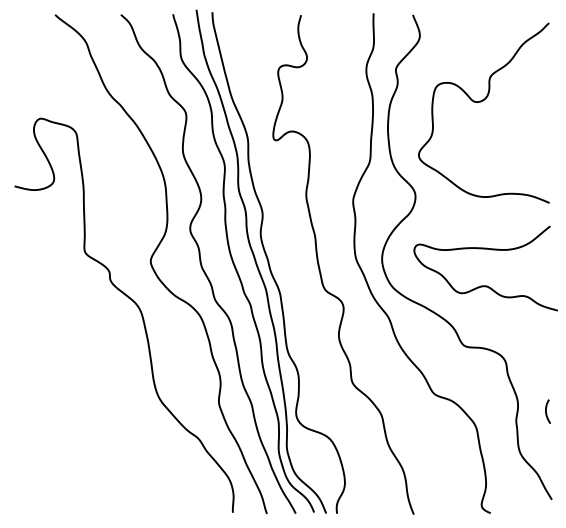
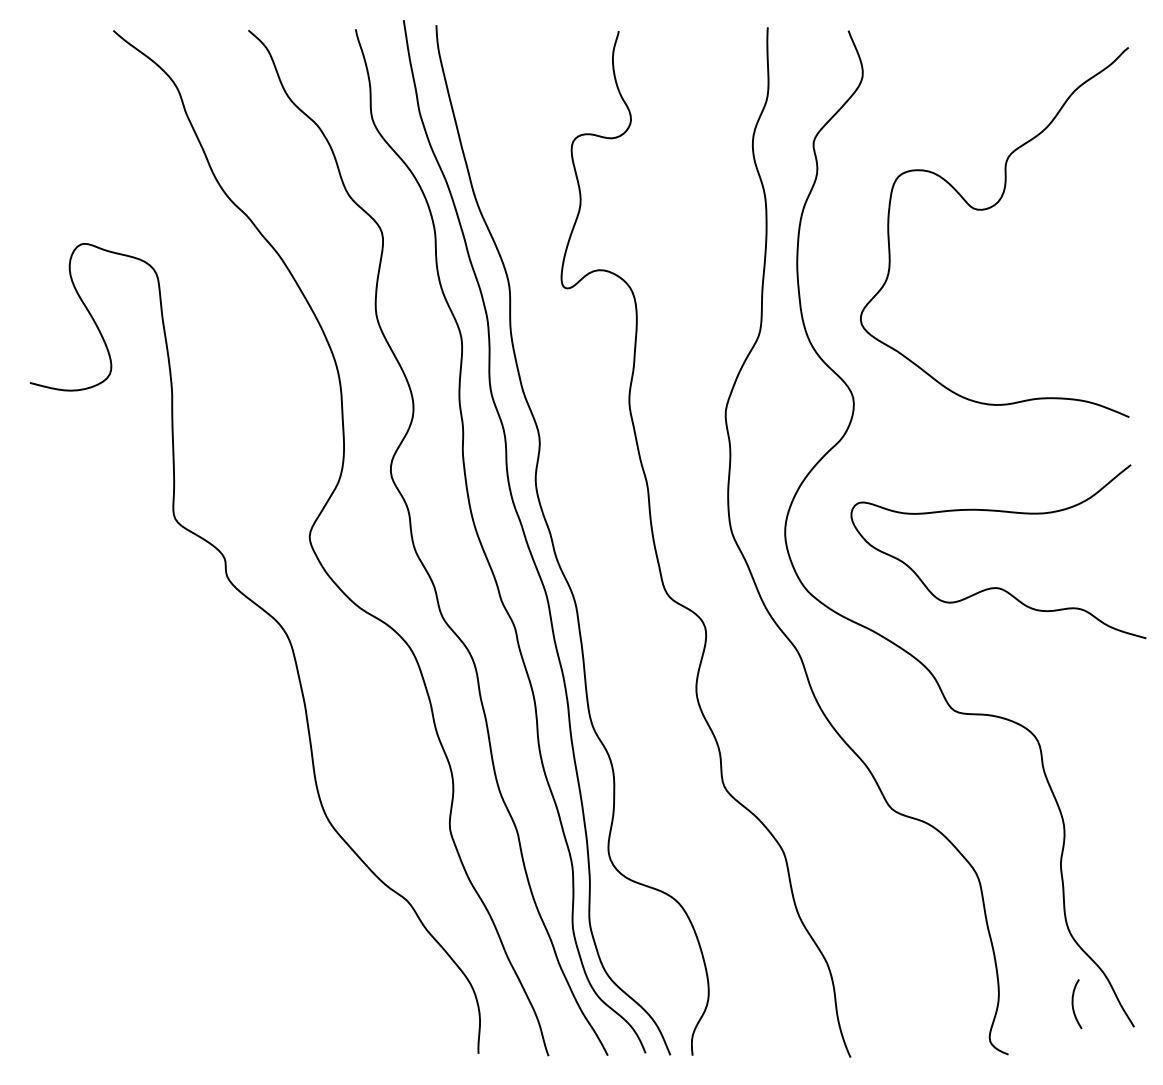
curve: (546, 411) -> (1073, 1003), moved

